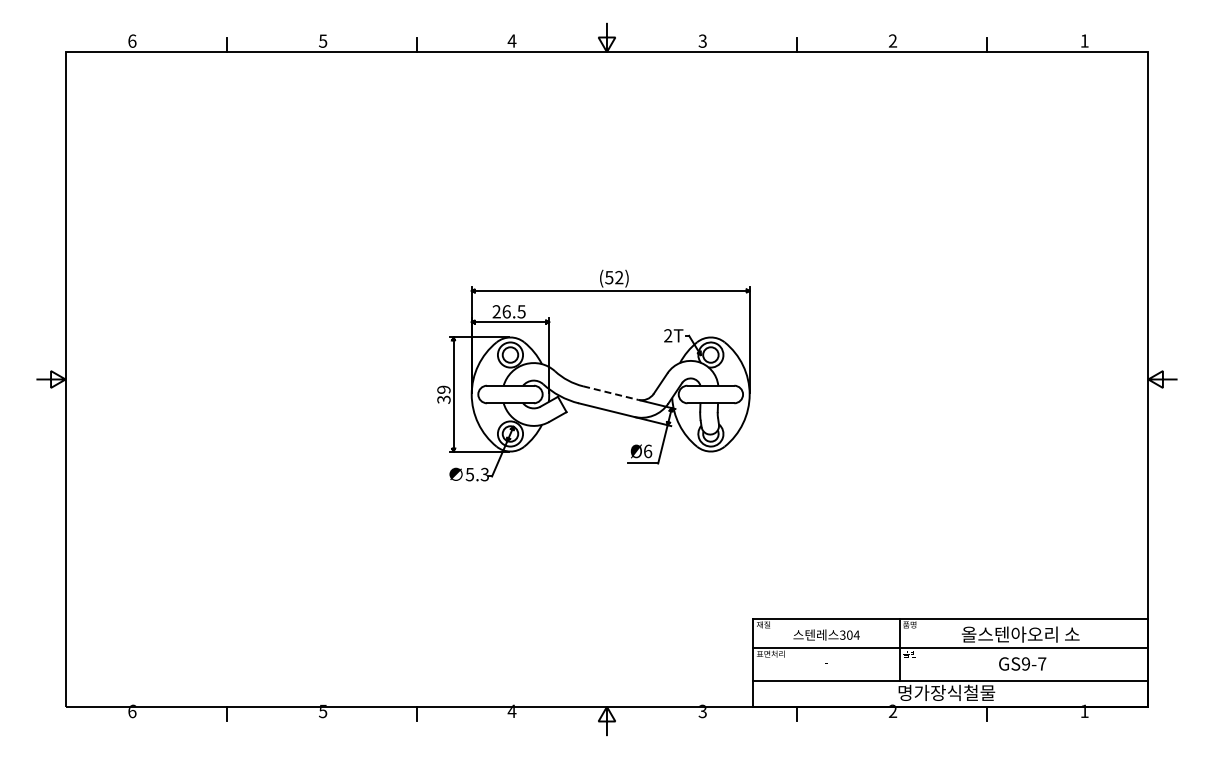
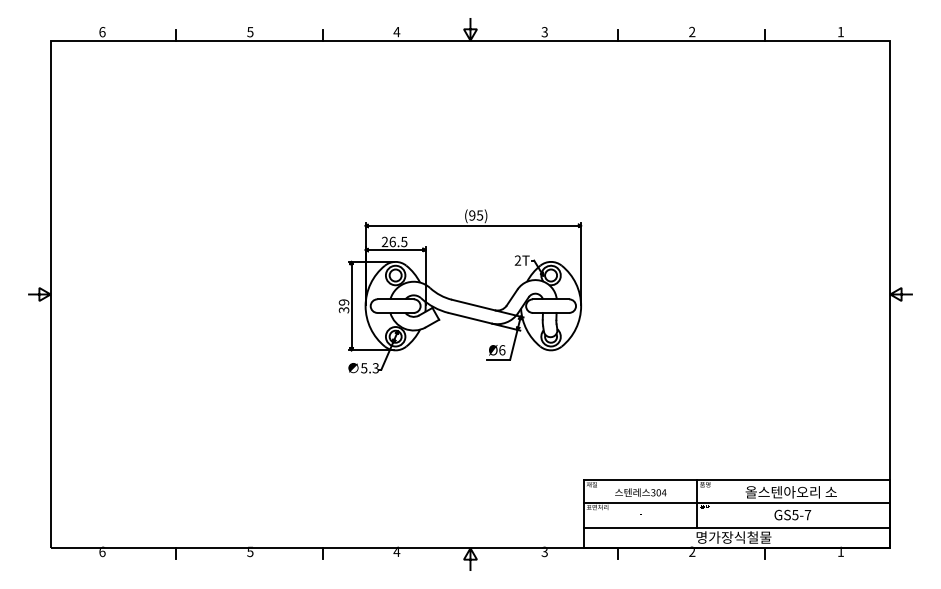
text: (614, 277) -> (476, 215), (52) -> (95)
line: (611, 393) -> (473, 305), dashed -> solid
text: (1025, 663) -> (795, 514), GS9-7 -> GS5-7

